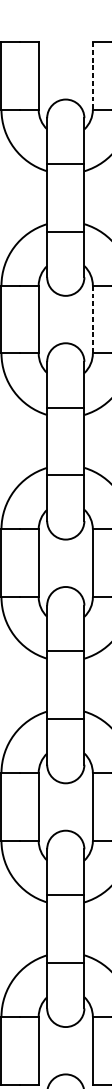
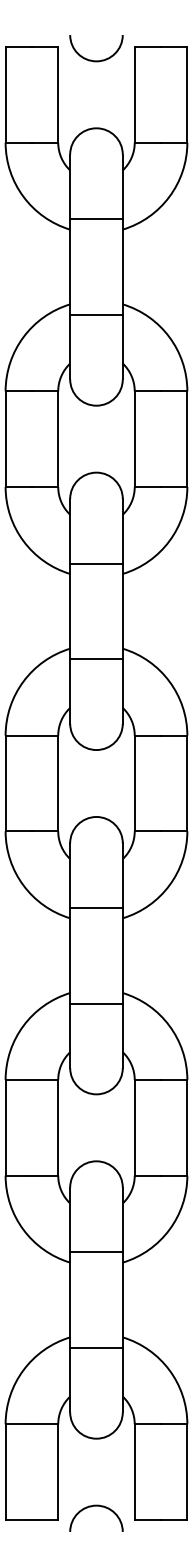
arc: (65, 51) -> (96, 60), added
line: (92, 75) -> (134, 94), dashed -> solid
line: (92, 319) -> (134, 439), dashed -> solid

